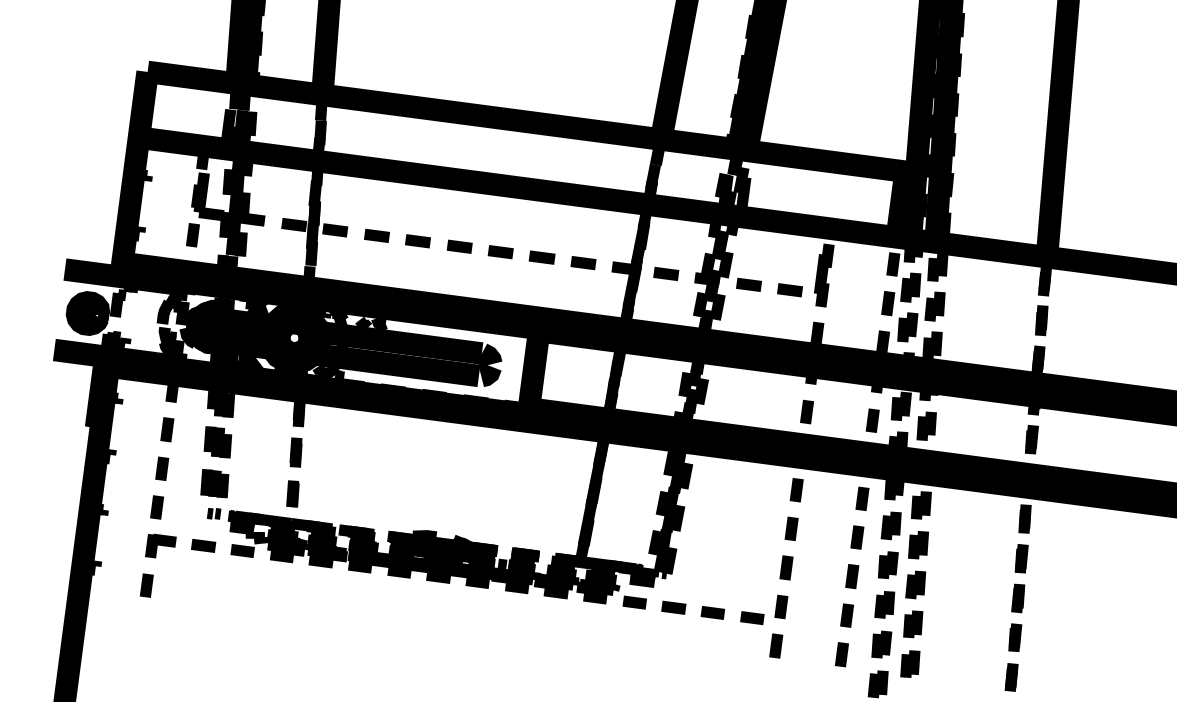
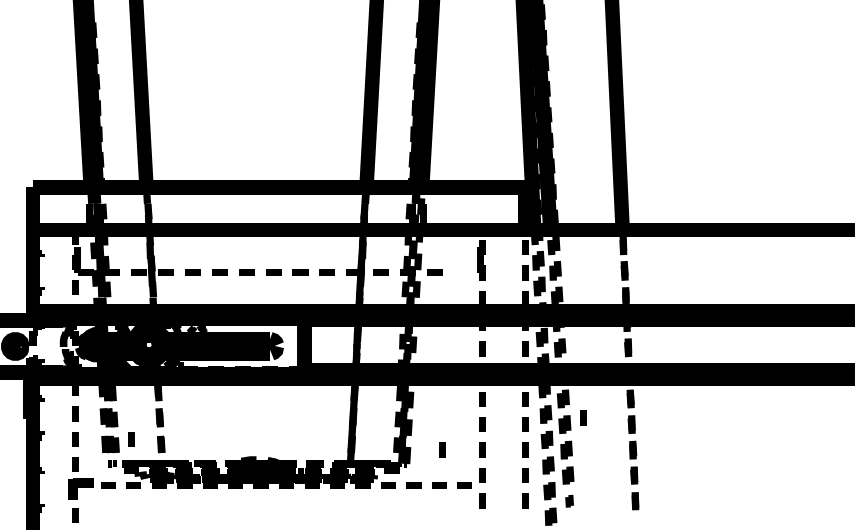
line: (788, 289) -> (460, 272), removed
line: (248, 480) -> (131, 439), added
line: (948, 538) -> (583, 417), added
part: (161, 547) -> (81, 489), size x1.4
line: (725, 558) -> (442, 449), added
part: (910, 664) -> (569, 501), size x0.7

